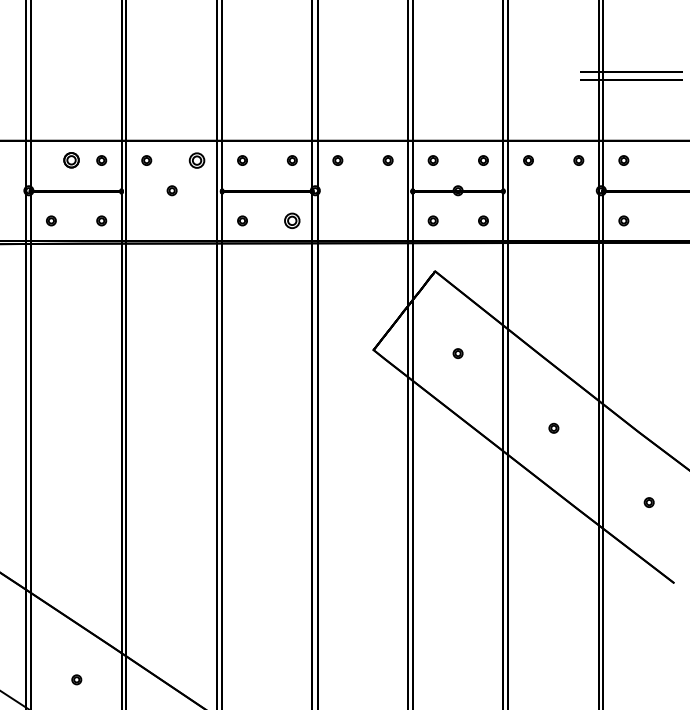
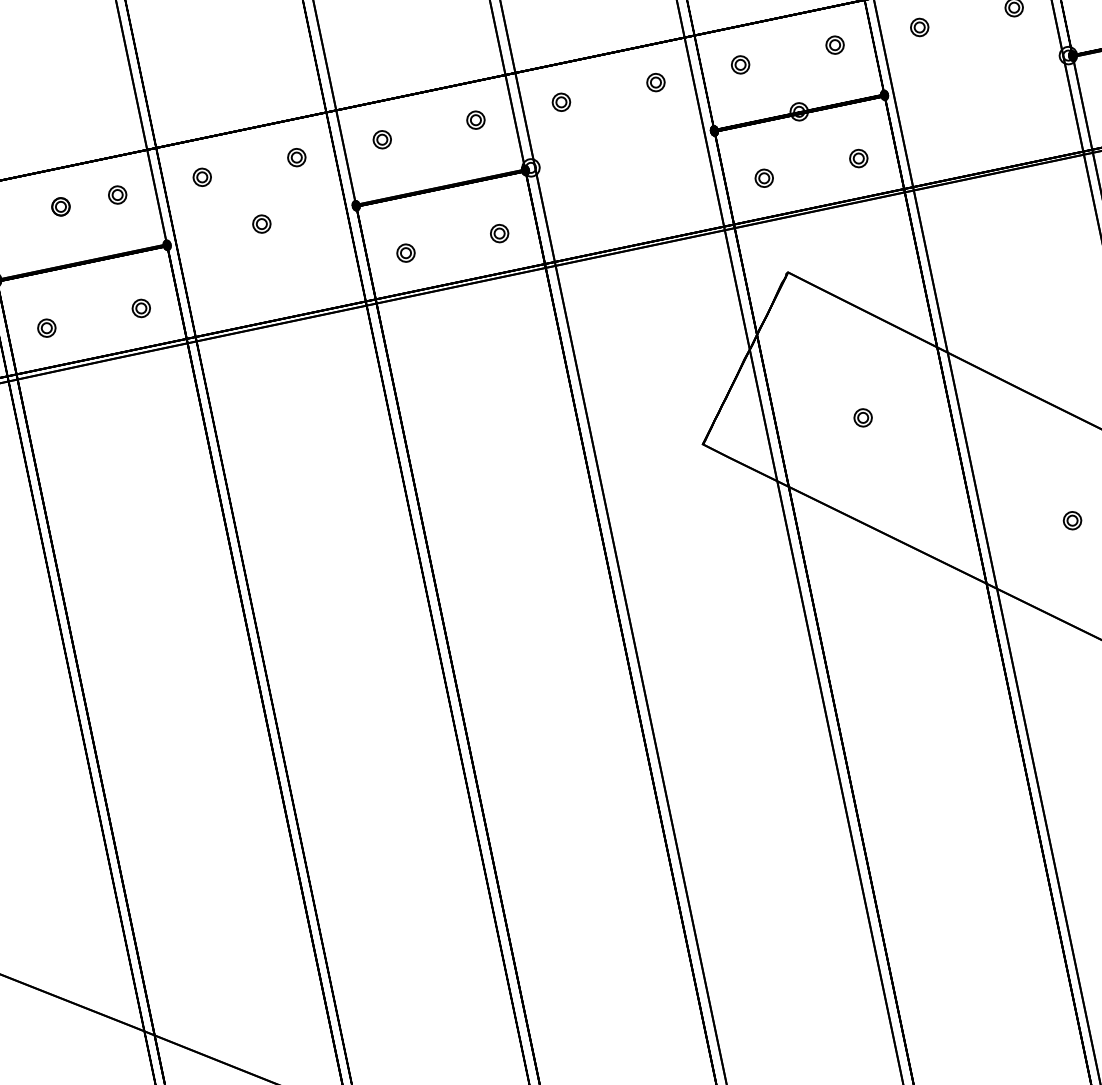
part: (71, 160) -> (60, 206), size x0.62
part: (196, 160) -> (295, 157), size x0.62
part: (292, 220) -> (499, 232), size x0.62

